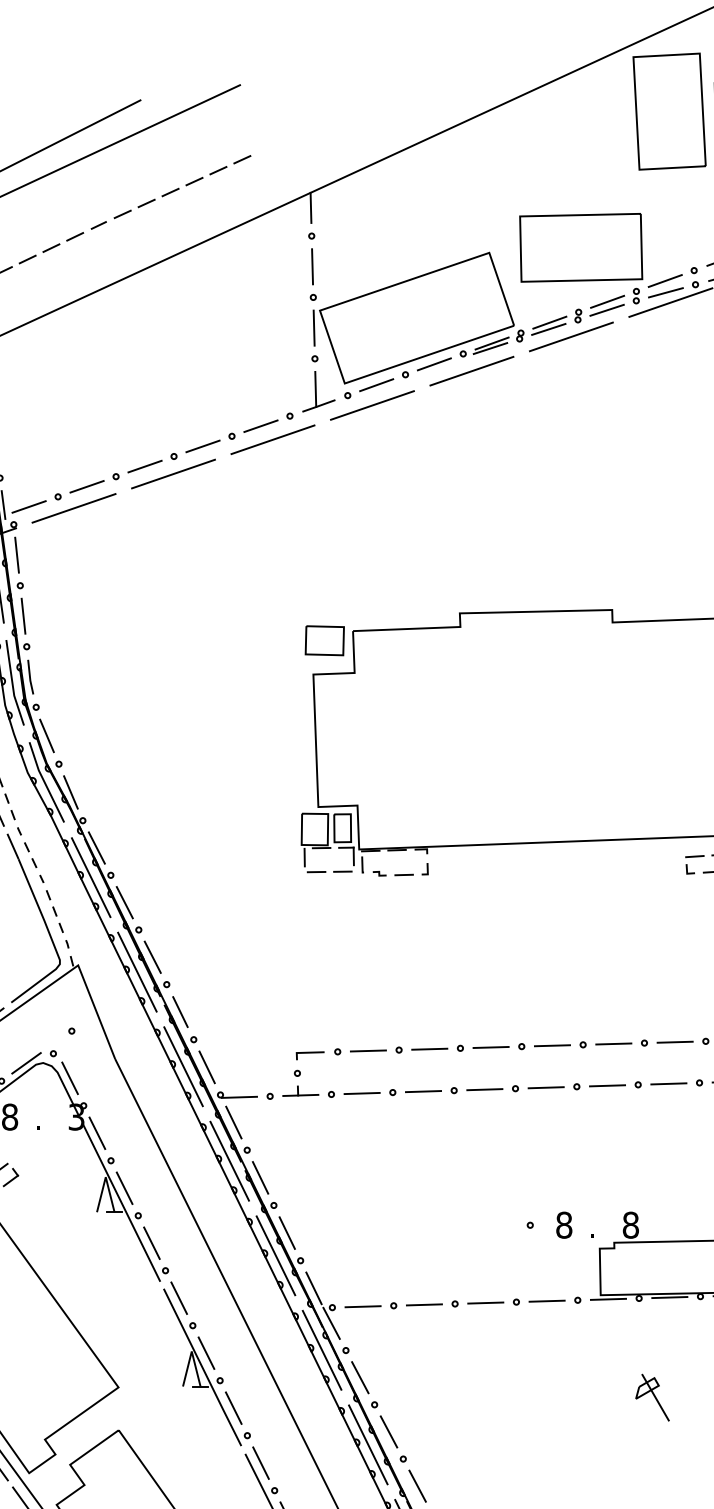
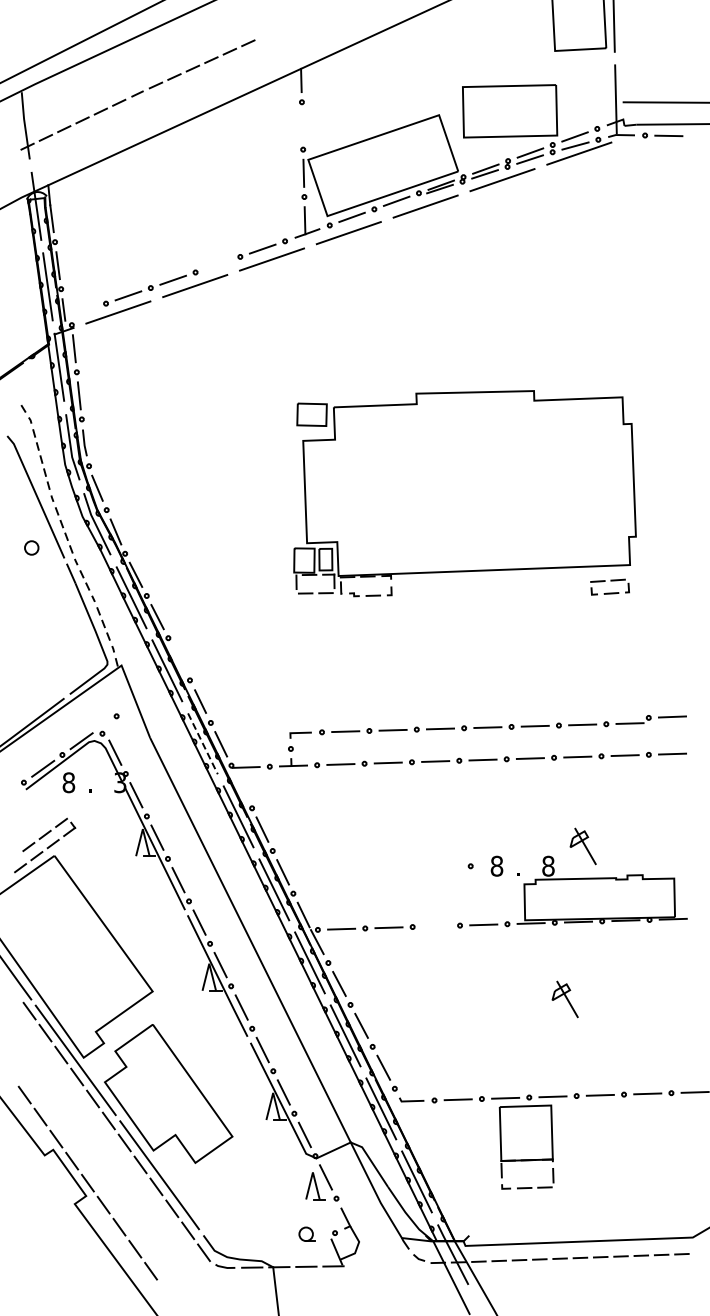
line: (312, 266) -> (302, 125), removed
line: (202, 446) -> (217, 264), removed
line: (28, 507) -> (83, 311), removed
line: (153, 957) -> (179, 659), removed
line: (182, 1066) -> (202, 743), solid -> dashed
line: (233, 1121) -> (241, 786), removed
part: (674, 1199) -> (582, 846), added
line: (484, 1301) -> (435, 925), removed

